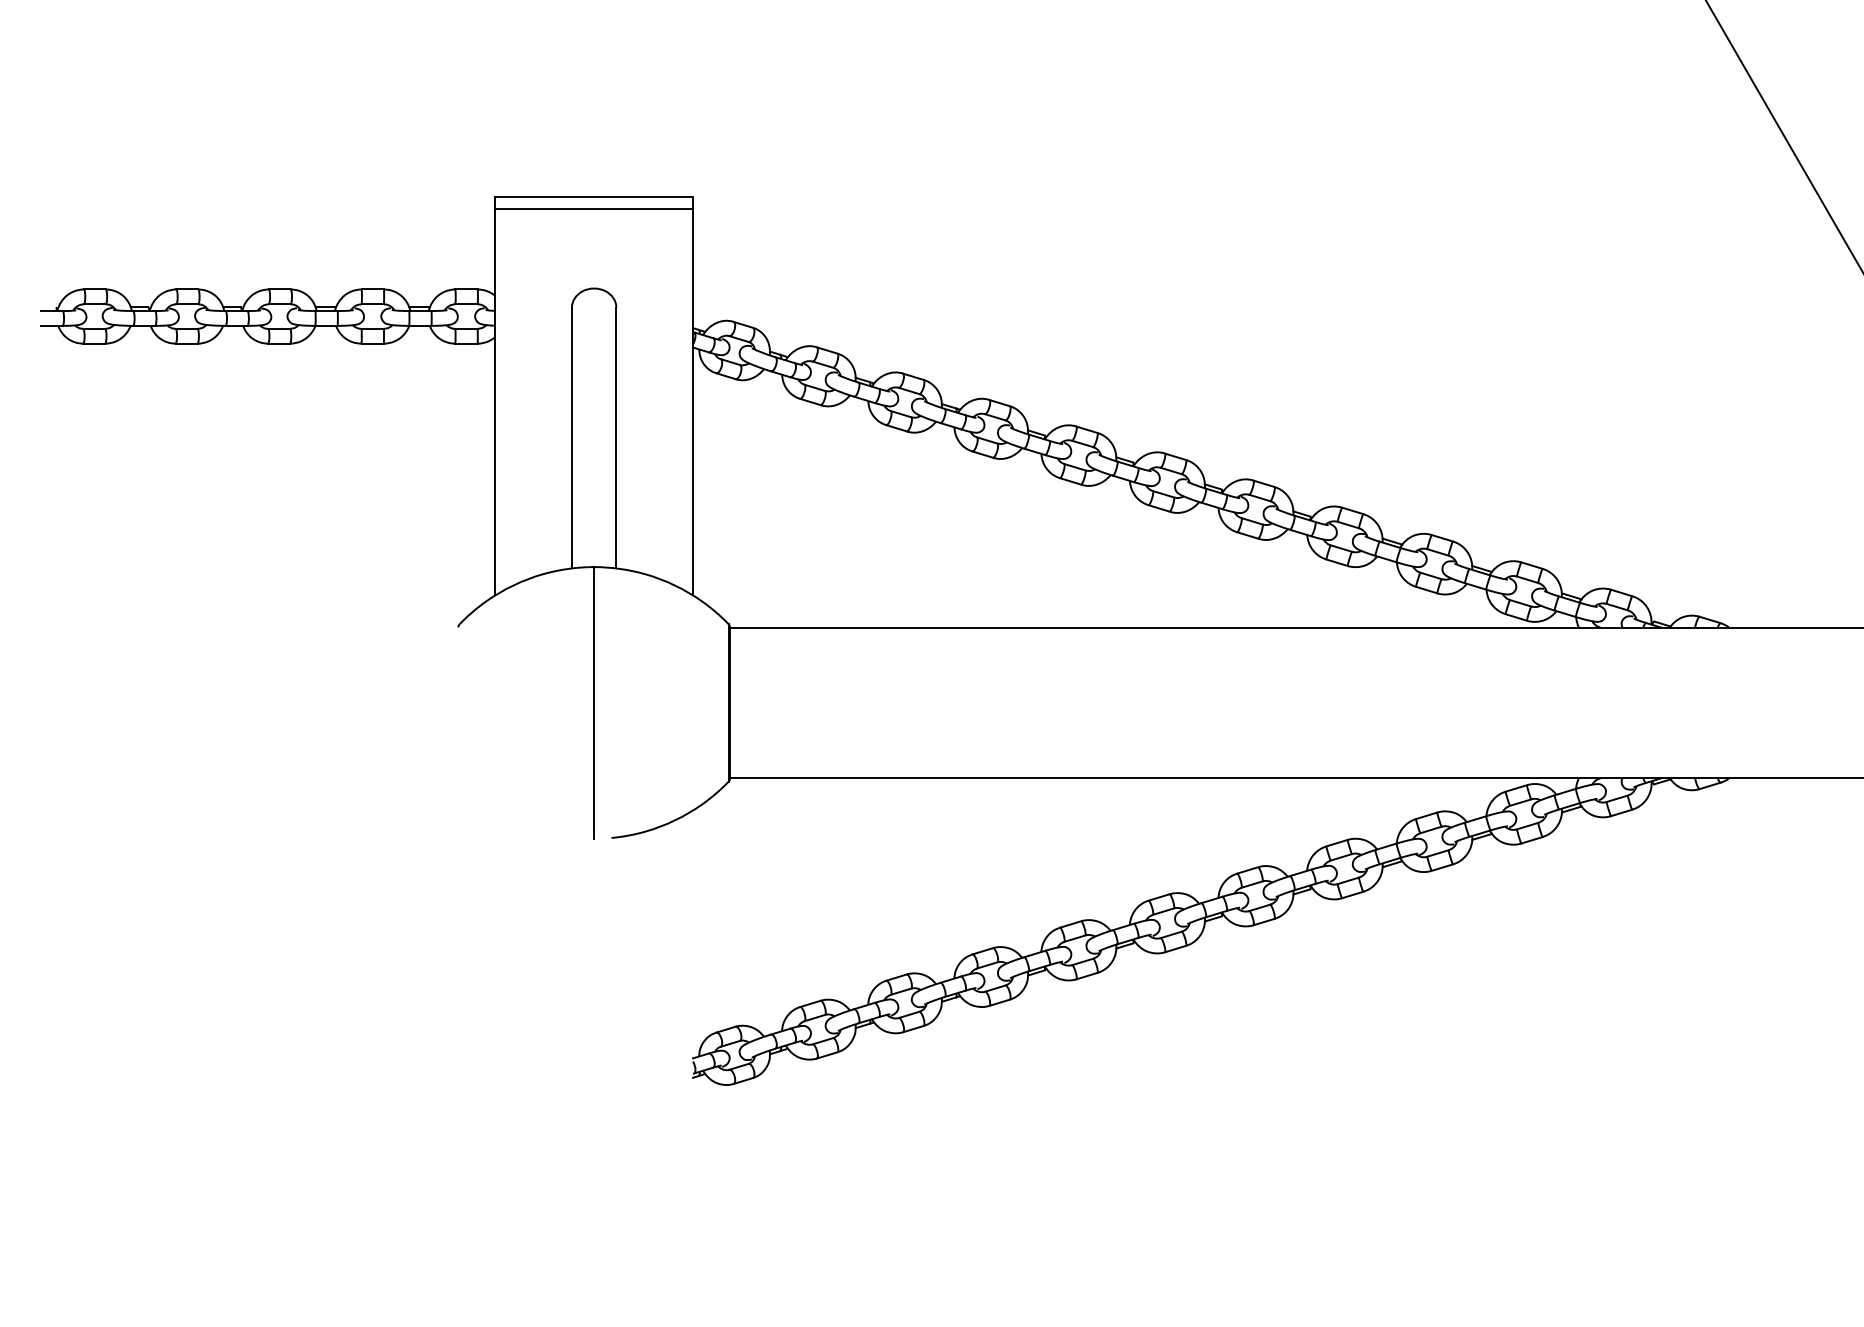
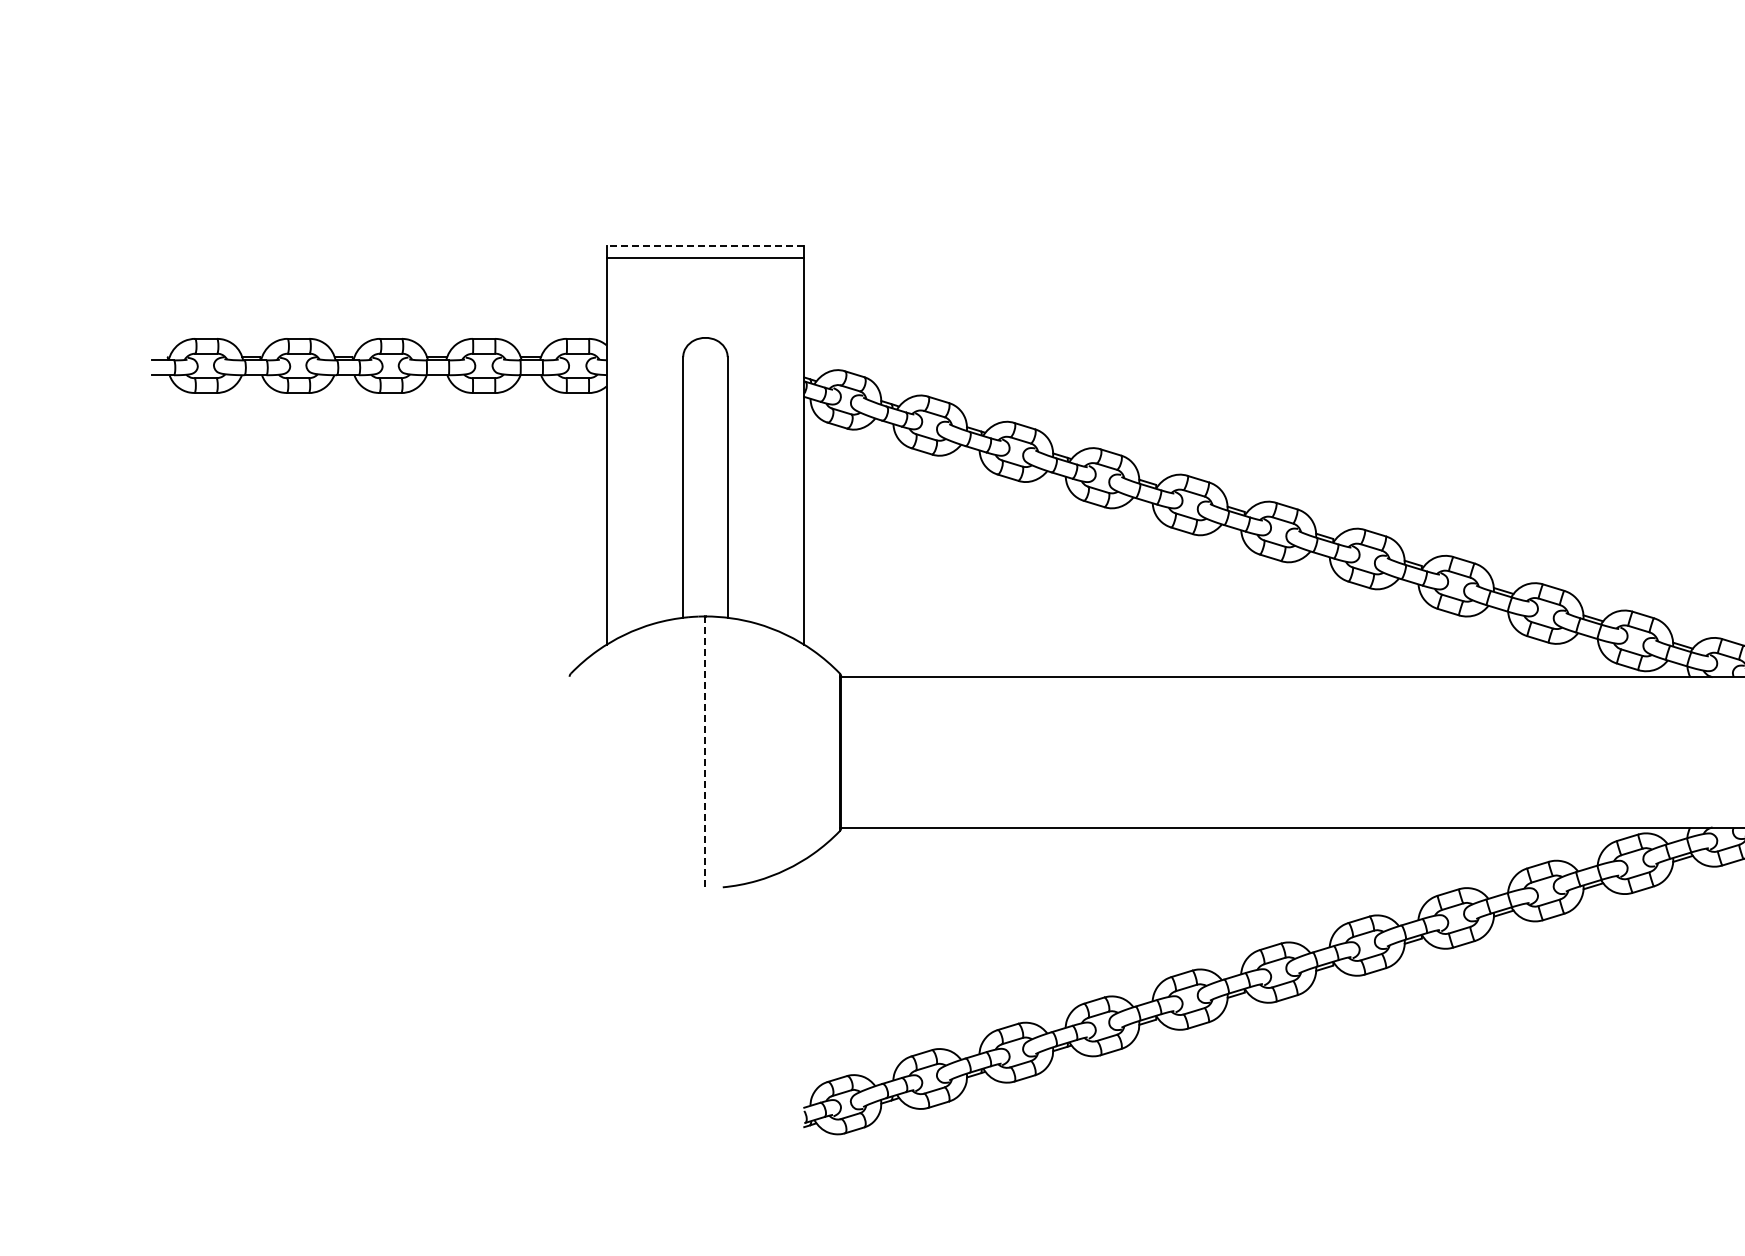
line: (594, 196) -> (705, 245), solid -> dashed
line: (594, 702) -> (705, 751), solid -> dashed

